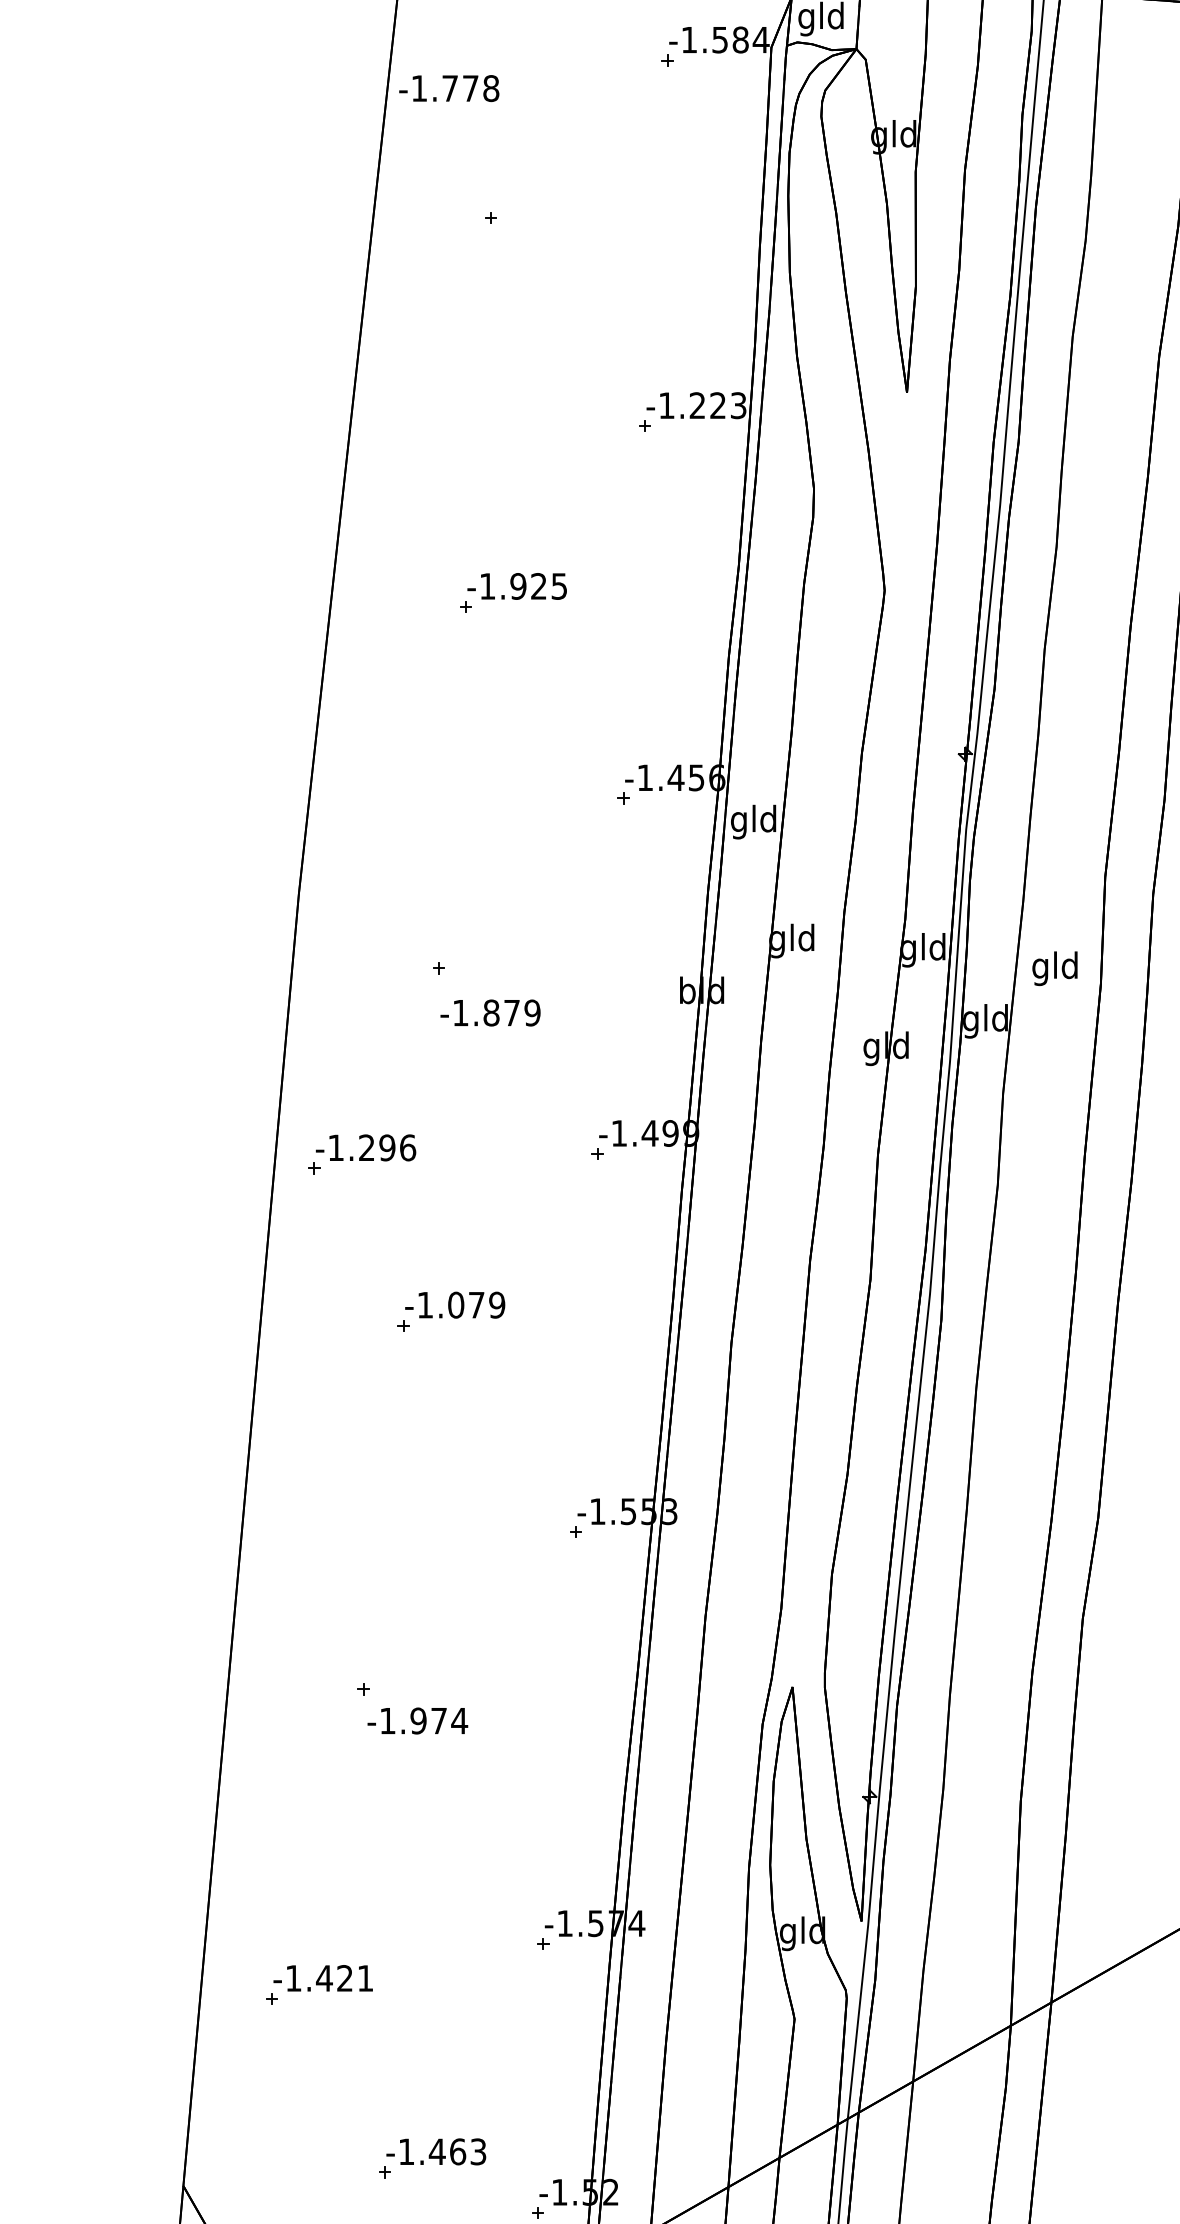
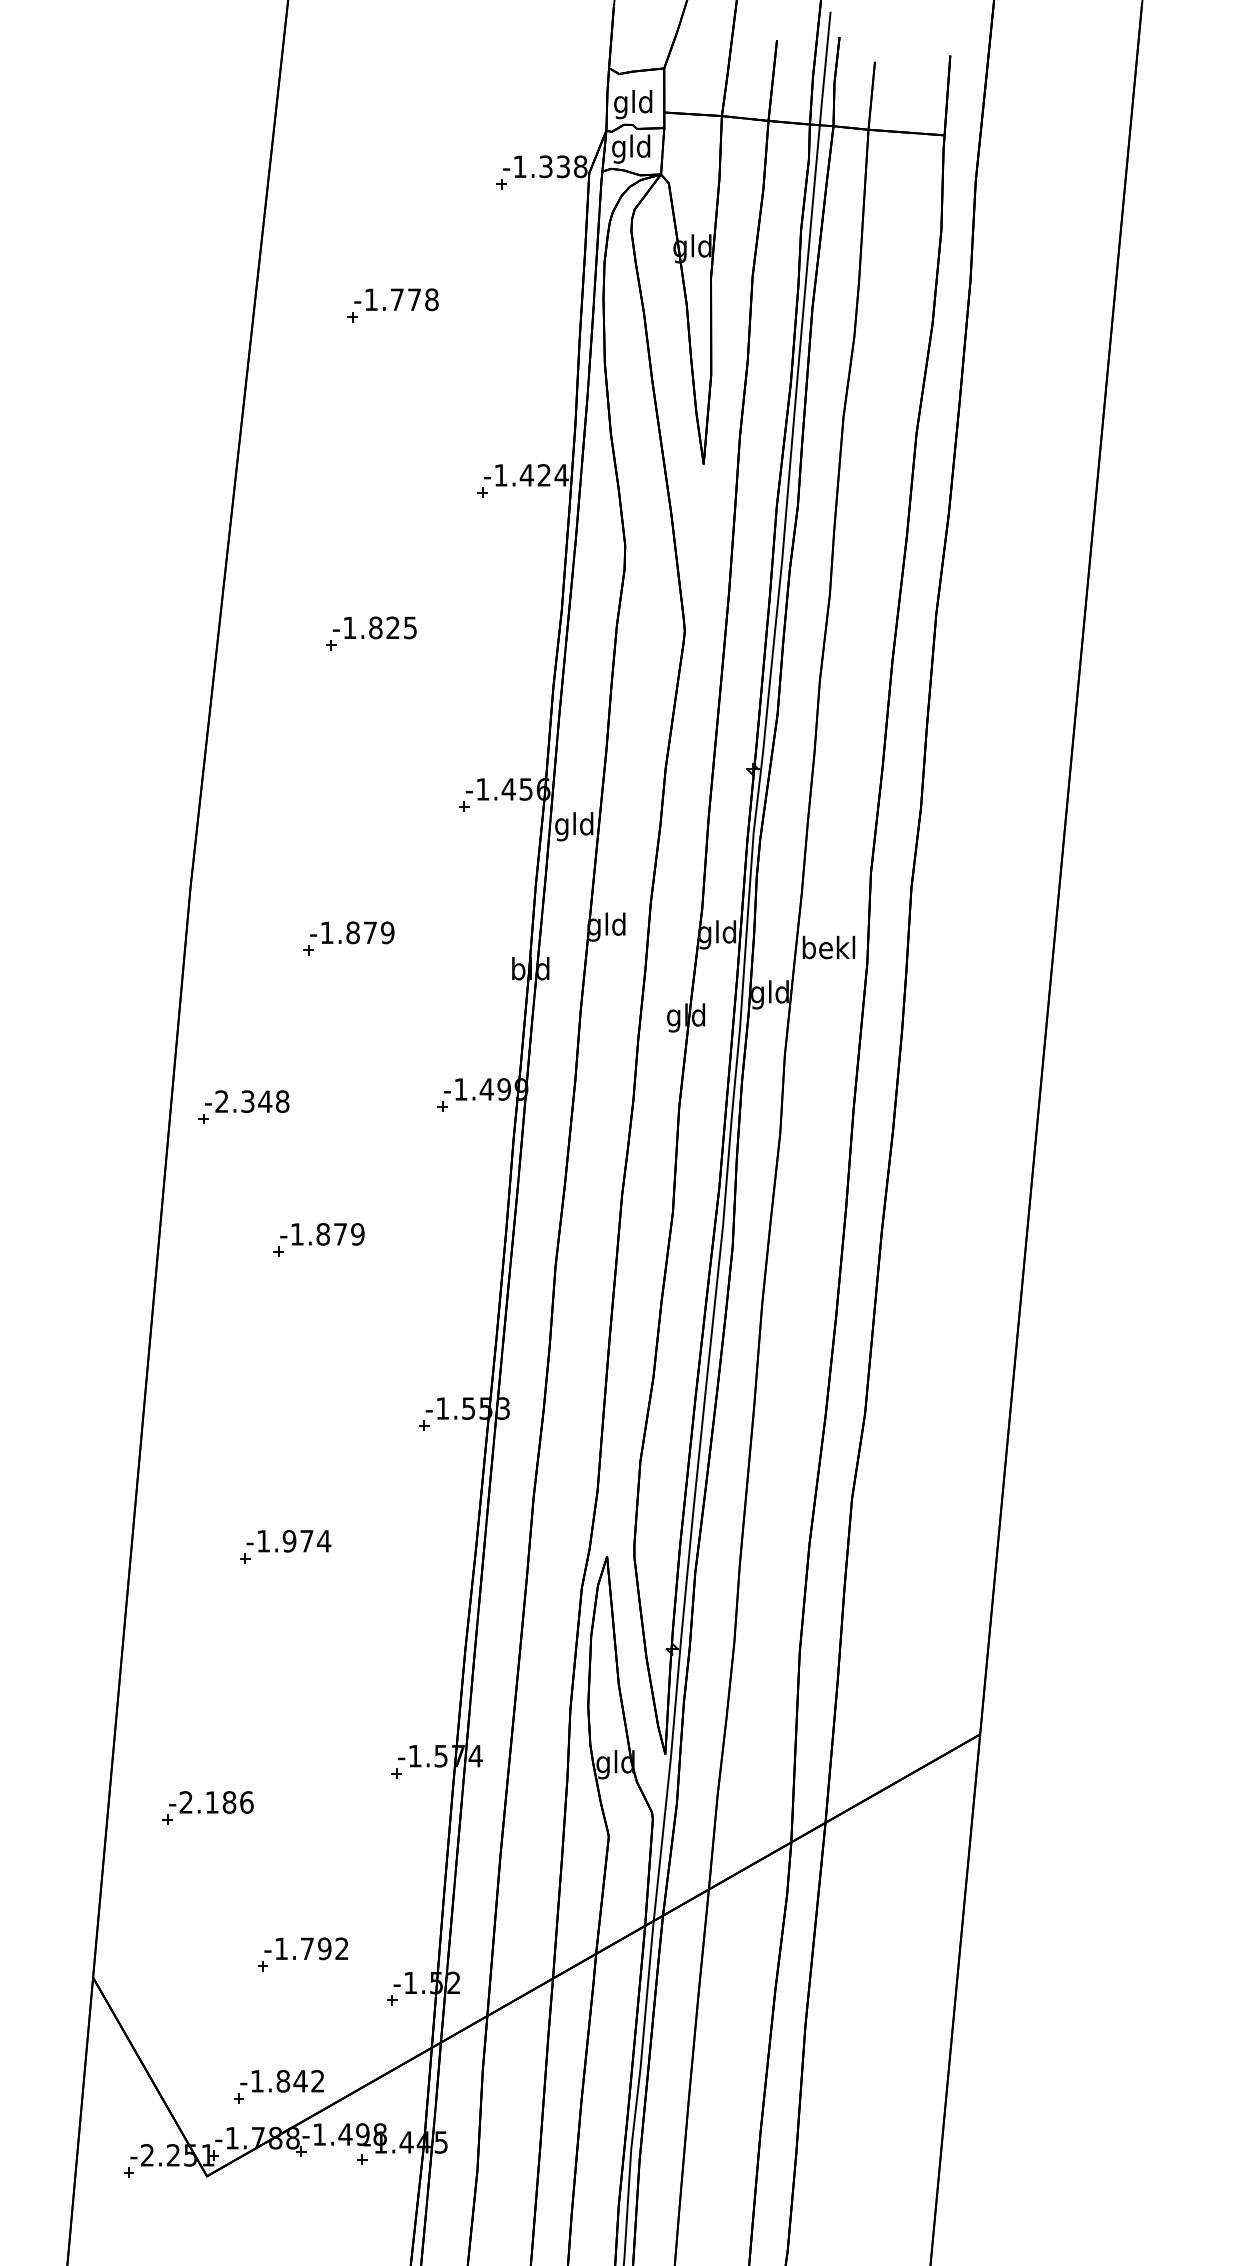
text: (740, 39) -> (563, 166), -1.584 -> -1.338
text: (449, 88) -> (396, 299), moved
text: (717, 405) -> (543, 475), -1.223 -> -1.424
text: (518, 585) -> (375, 627), -1.925 -> -1.825
text: (1054, 968) -> (828, 950), gld -> bekl
text: (490, 1012) -> (352, 932), moved
text: (372, 1147) -> (252, 1101), -1.296 -> -2.348
text: (456, 1305) -> (323, 1234), -1.079 -> -1.879
text: (417, 1720) -> (288, 1540), moved
text: (329, 1978) -> (216, 1802), -1.421 -> -2.186
text: (457, 2151) -> (324, 1948), -1.463 -> -1.792

